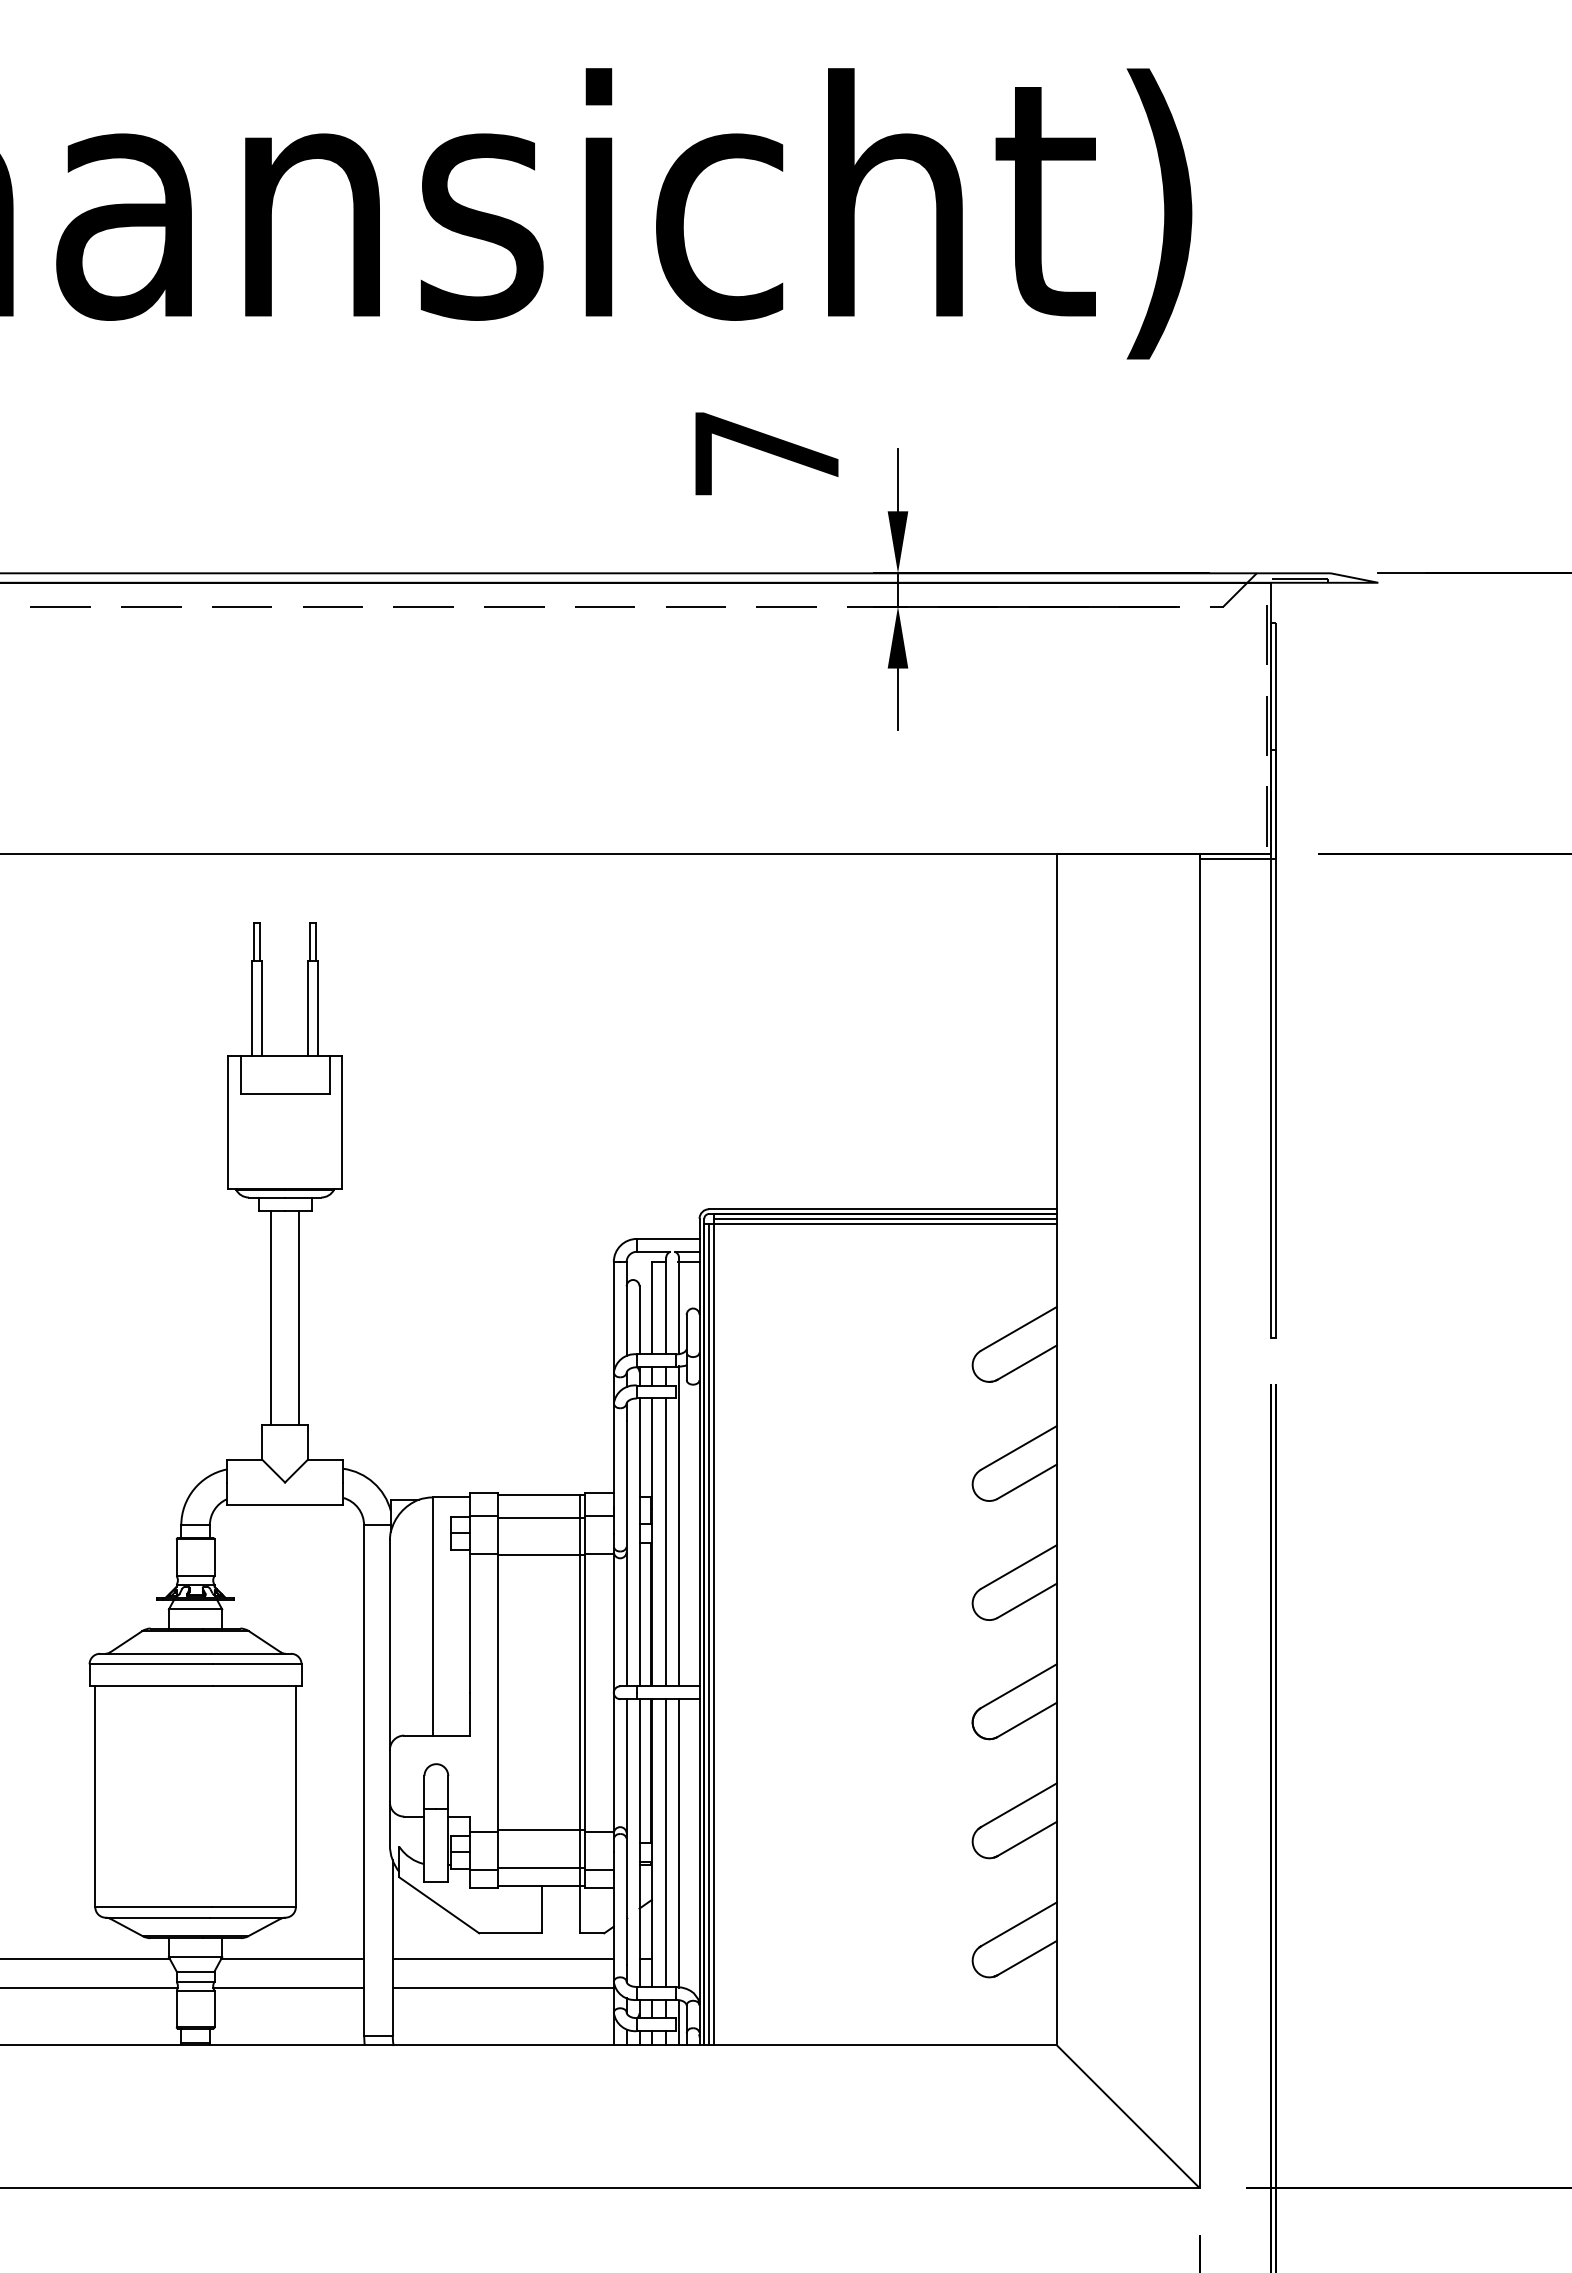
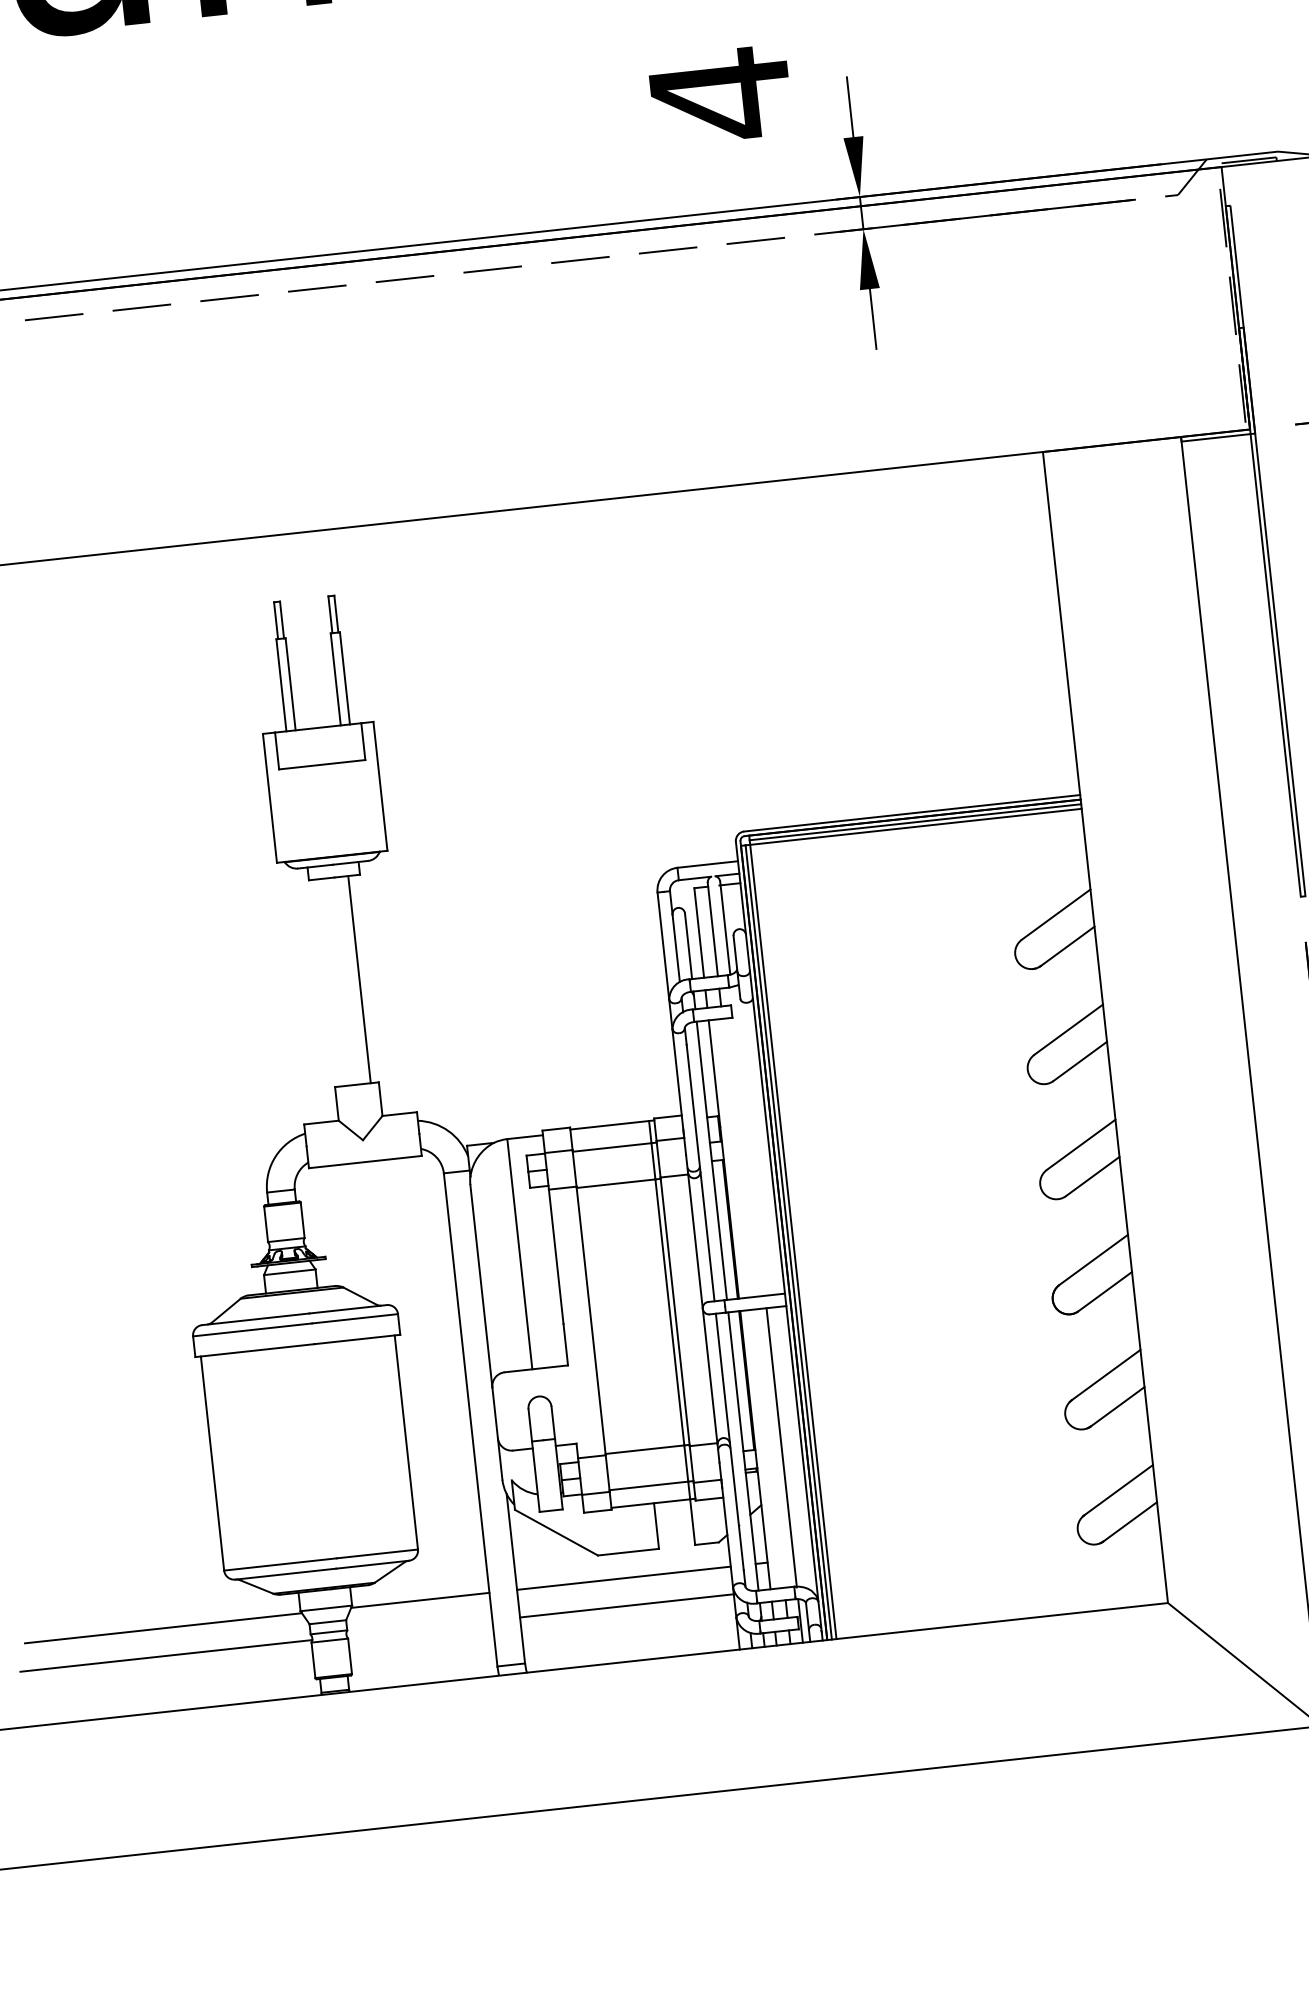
text: (766, 453) -> (720, 95), 7 -> 4
line: (270, 1317) -> (331, 982), removed
line: (679, 1526) -> (748, 1141), removed
line: (666, 1542) -> (737, 1158), removed
line: (666, 1843) -> (769, 1449), removed
line: (288, 1988) -> (419, 1628), removed

